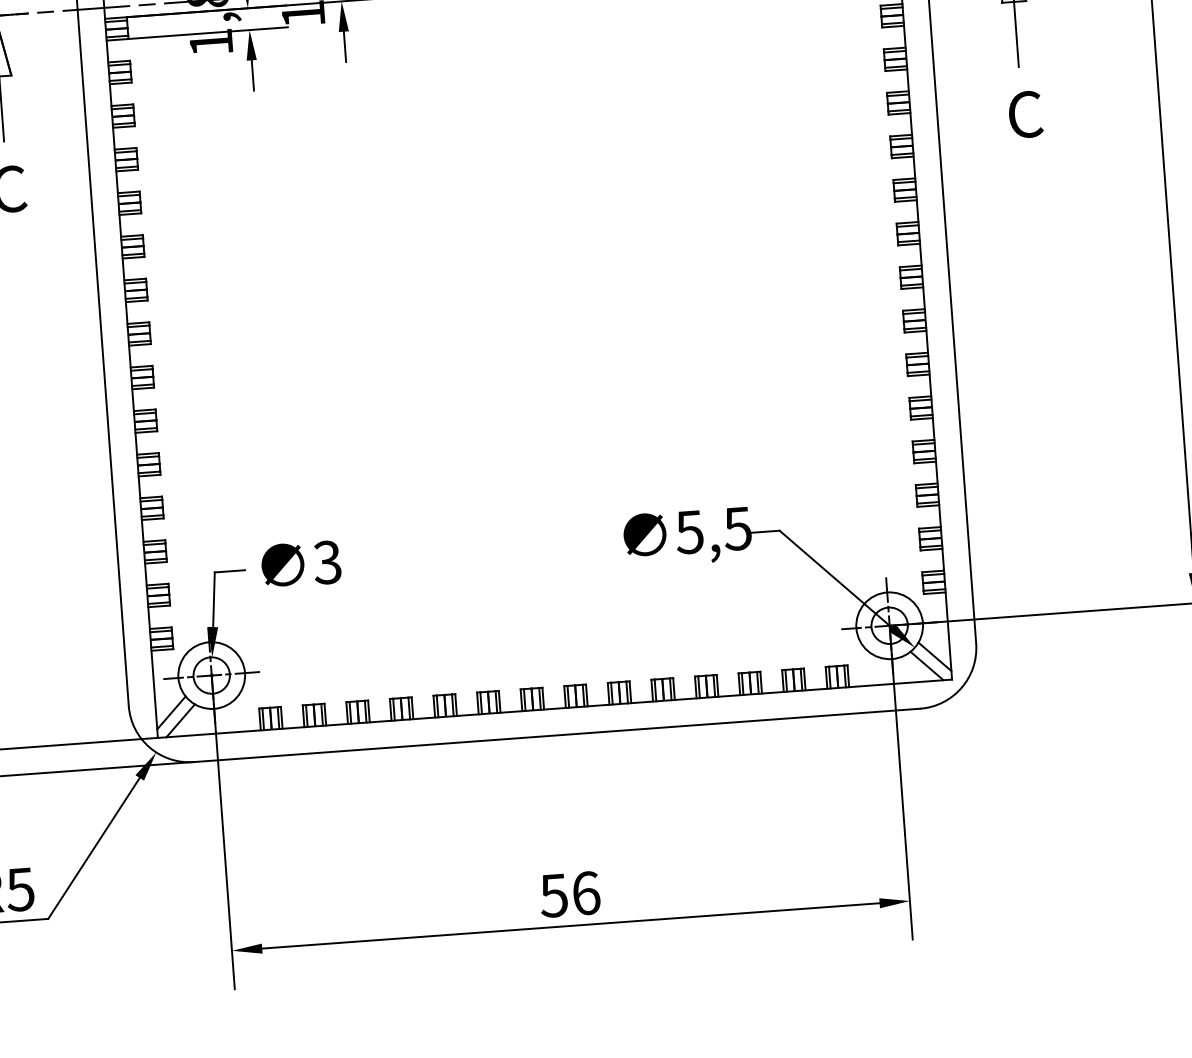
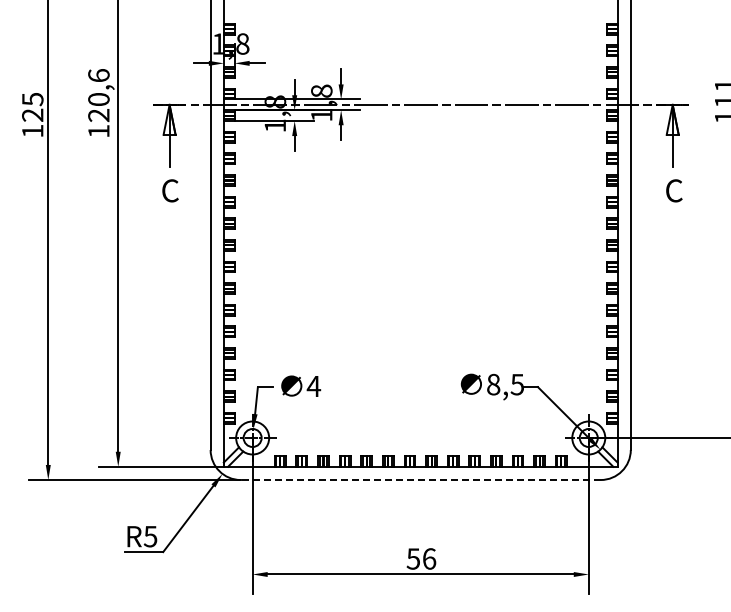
text: (689, 531) -> (493, 384), 5,5 -> 8,5
text: (326, 562) -> (313, 386), 3 -> 4
line: (556, 736) -> (420, 480), solid -> dashed

